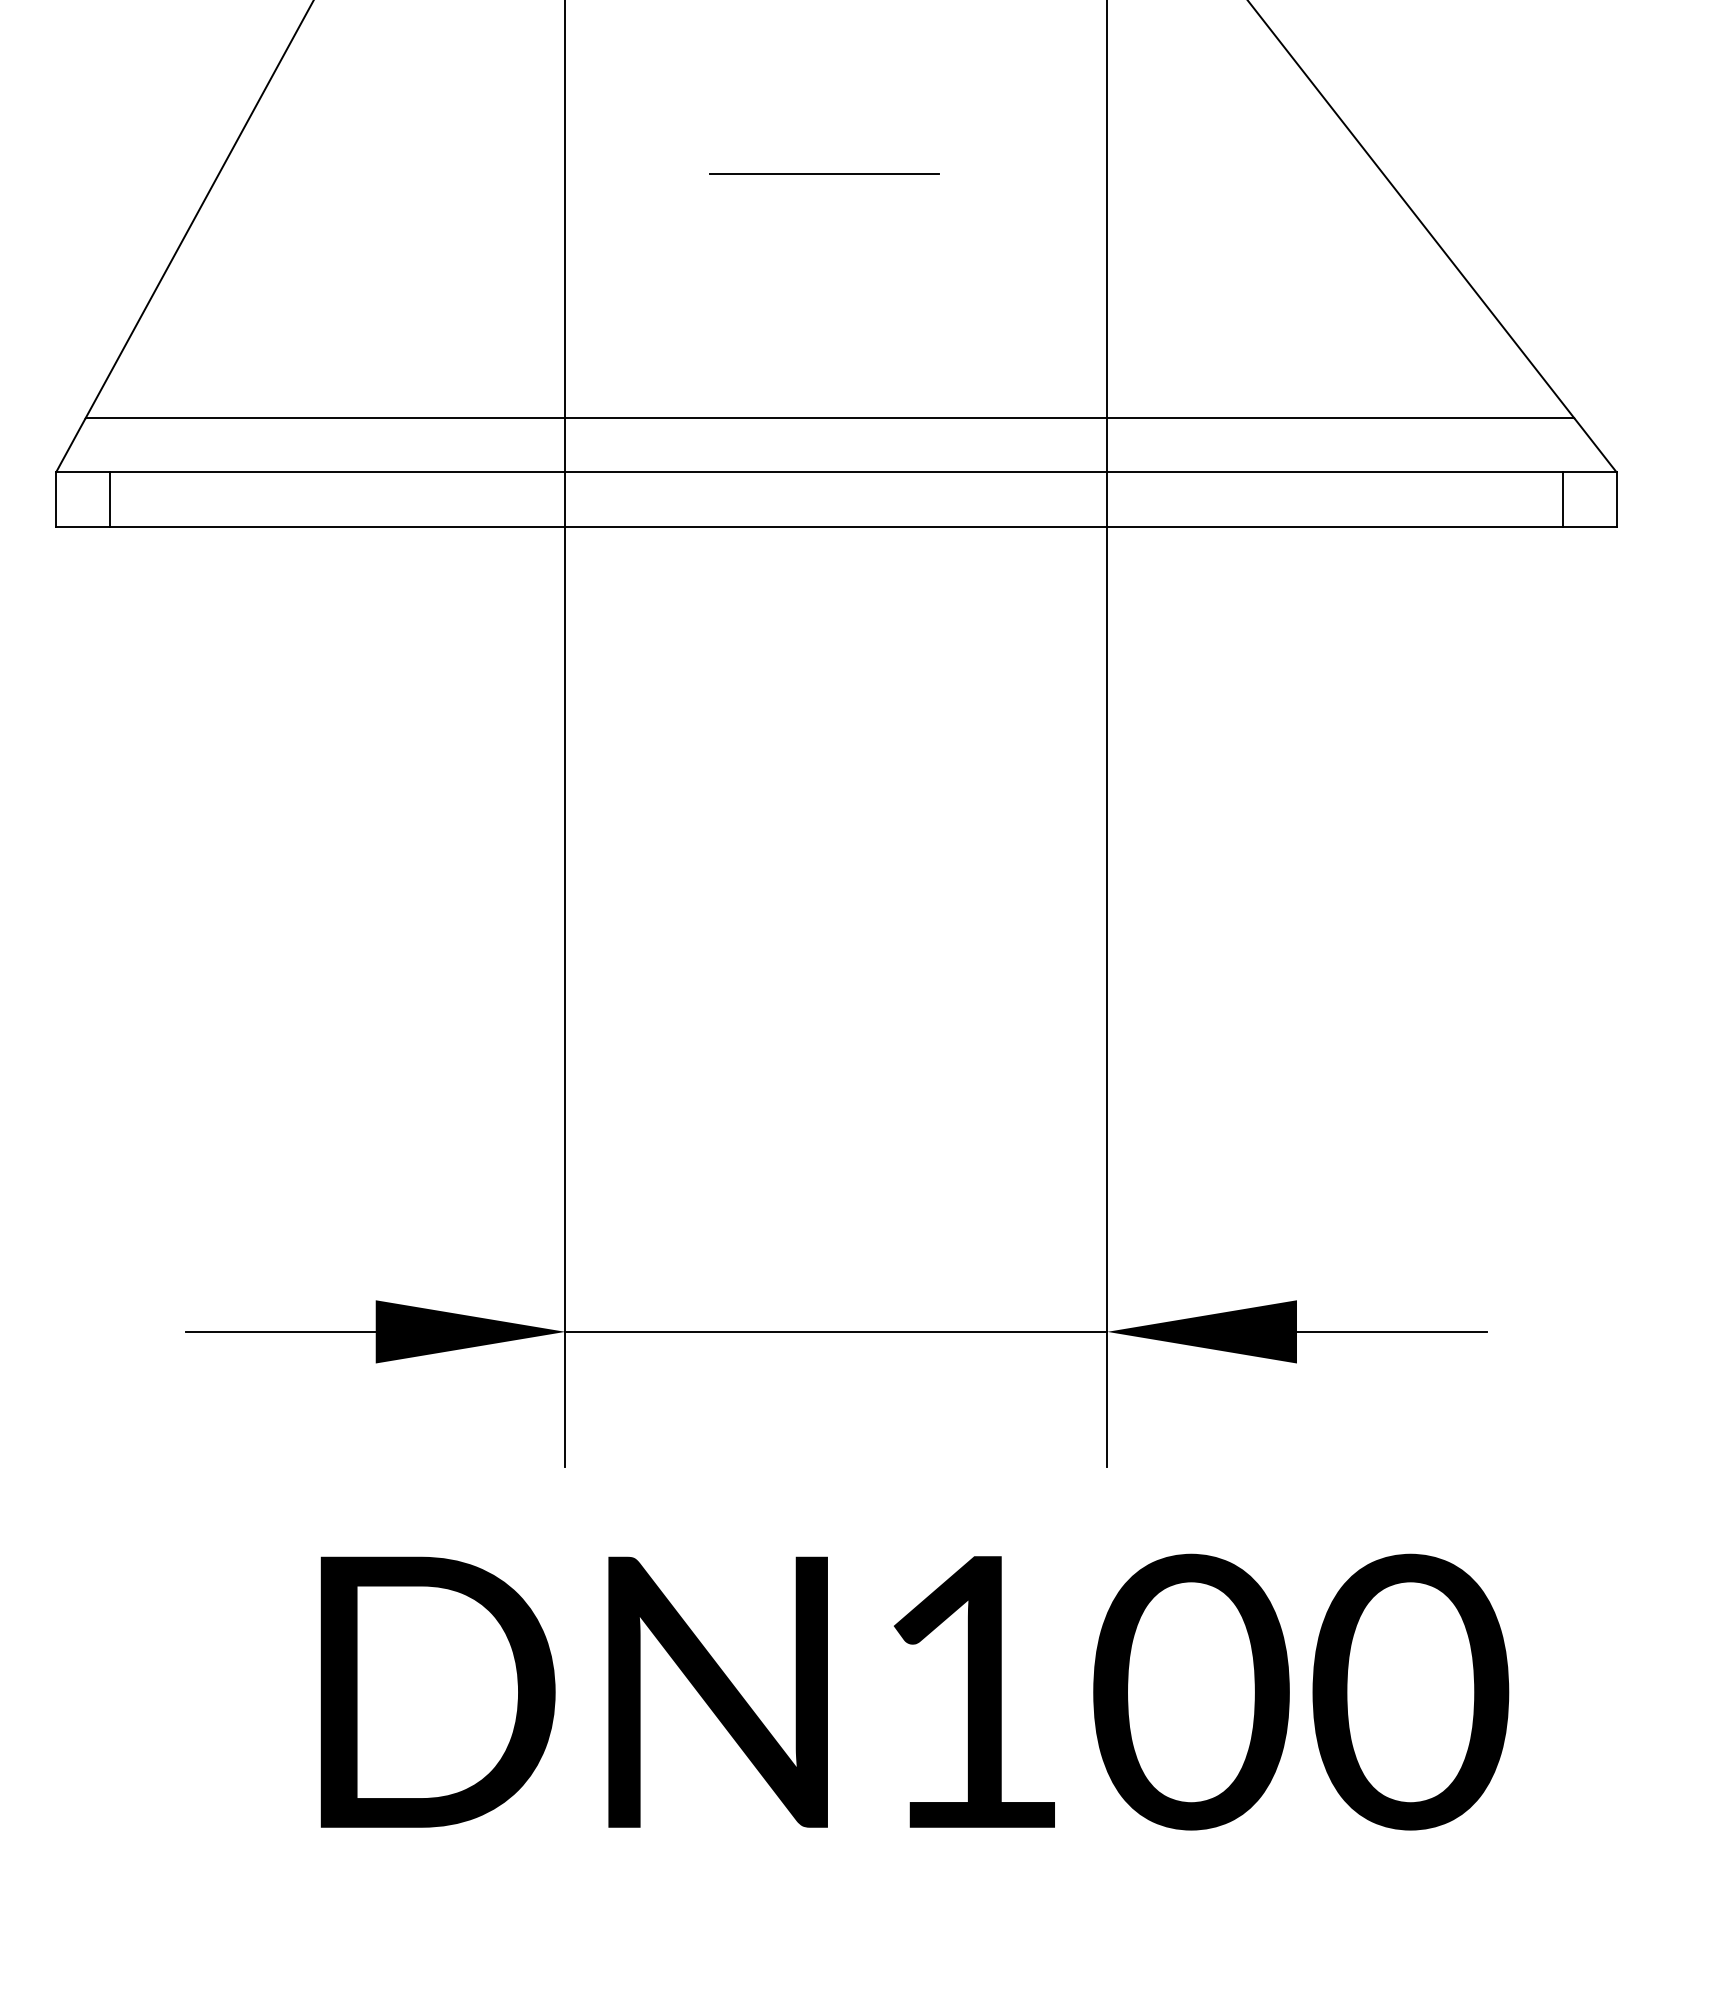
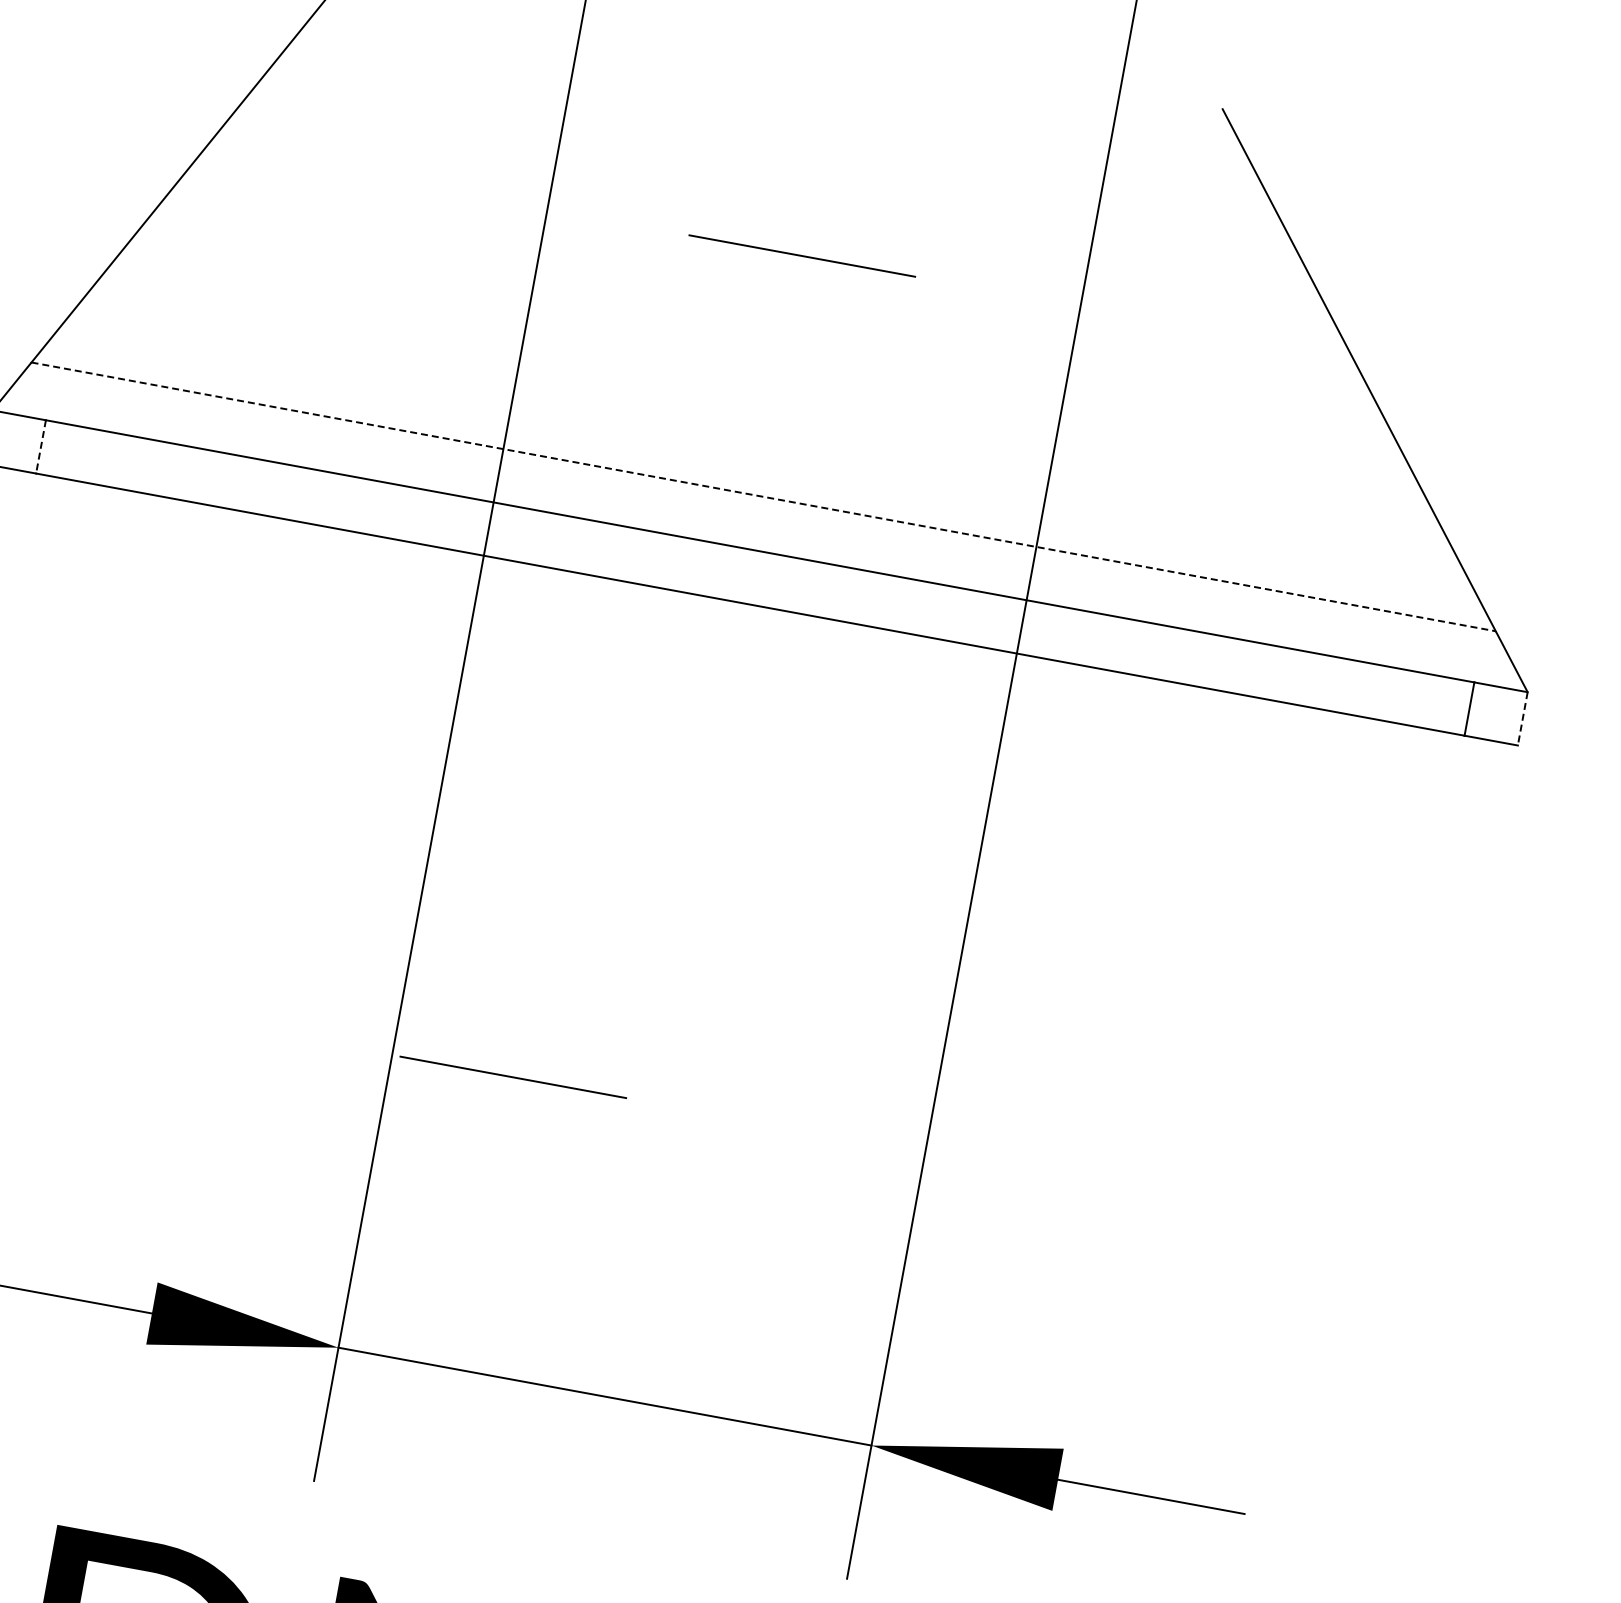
line: (830, 418) -> (764, 497), solid -> dashed
line: (110, 500) -> (41, 447), solid -> dashed
line: (1616, 500) -> (1522, 719), solid -> dashed
line: (688, 1033) -> (513, 1076), added

